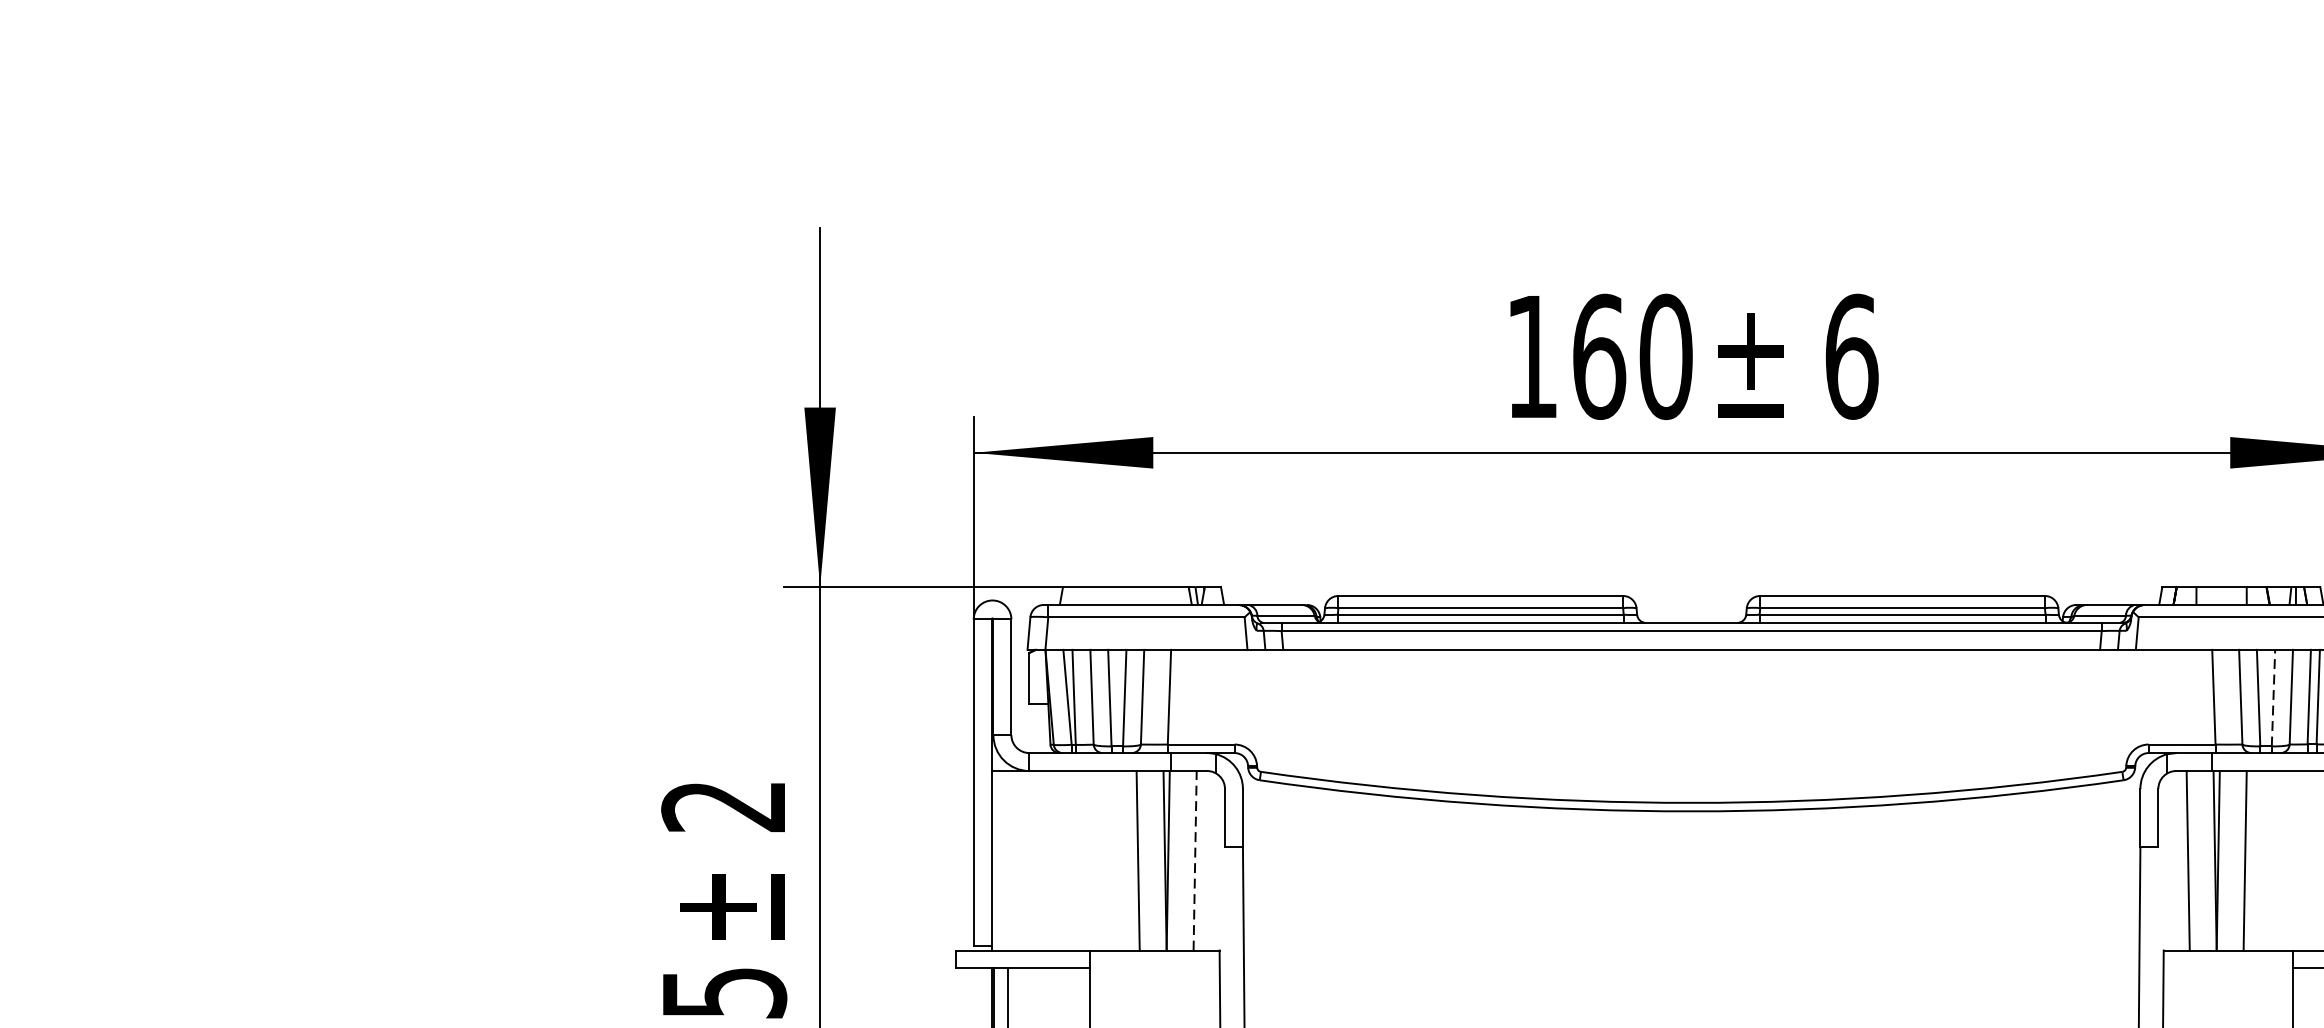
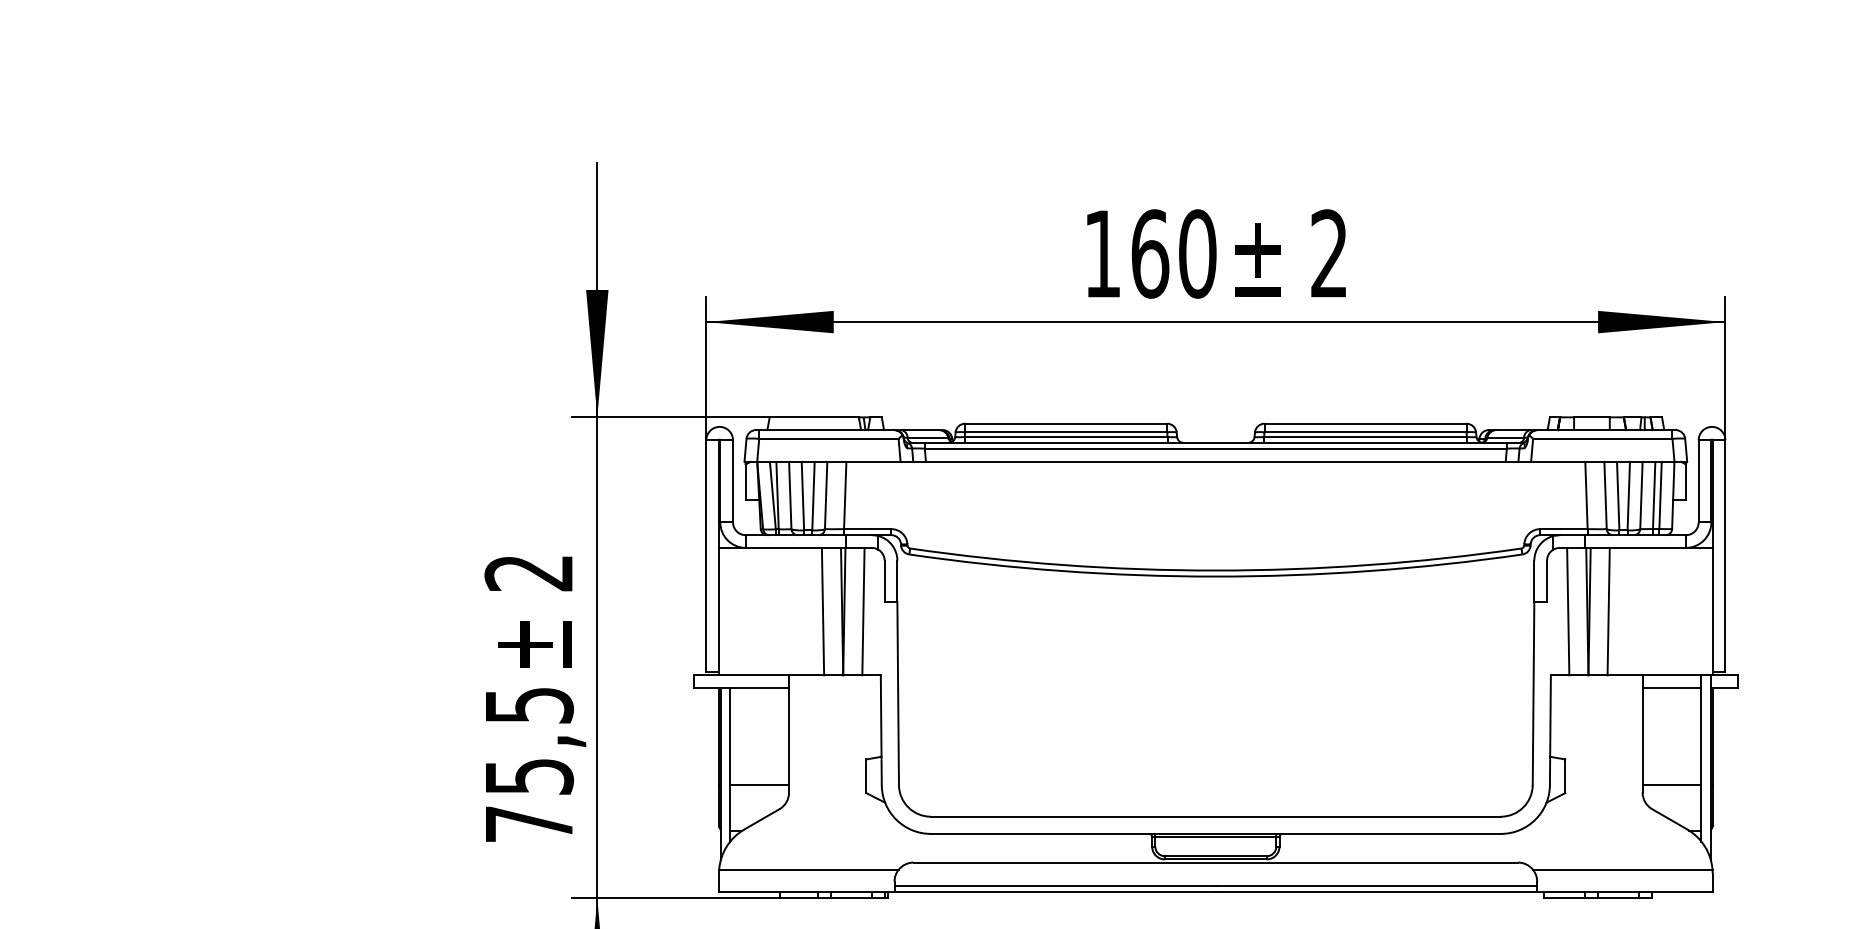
text: (1851, 356) -> (1329, 253), 6 -> 2
line: (2273, 697) -> (1628, 495), dashed -> solid
line: (1195, 860) -> (863, 611), dashed -> solid

